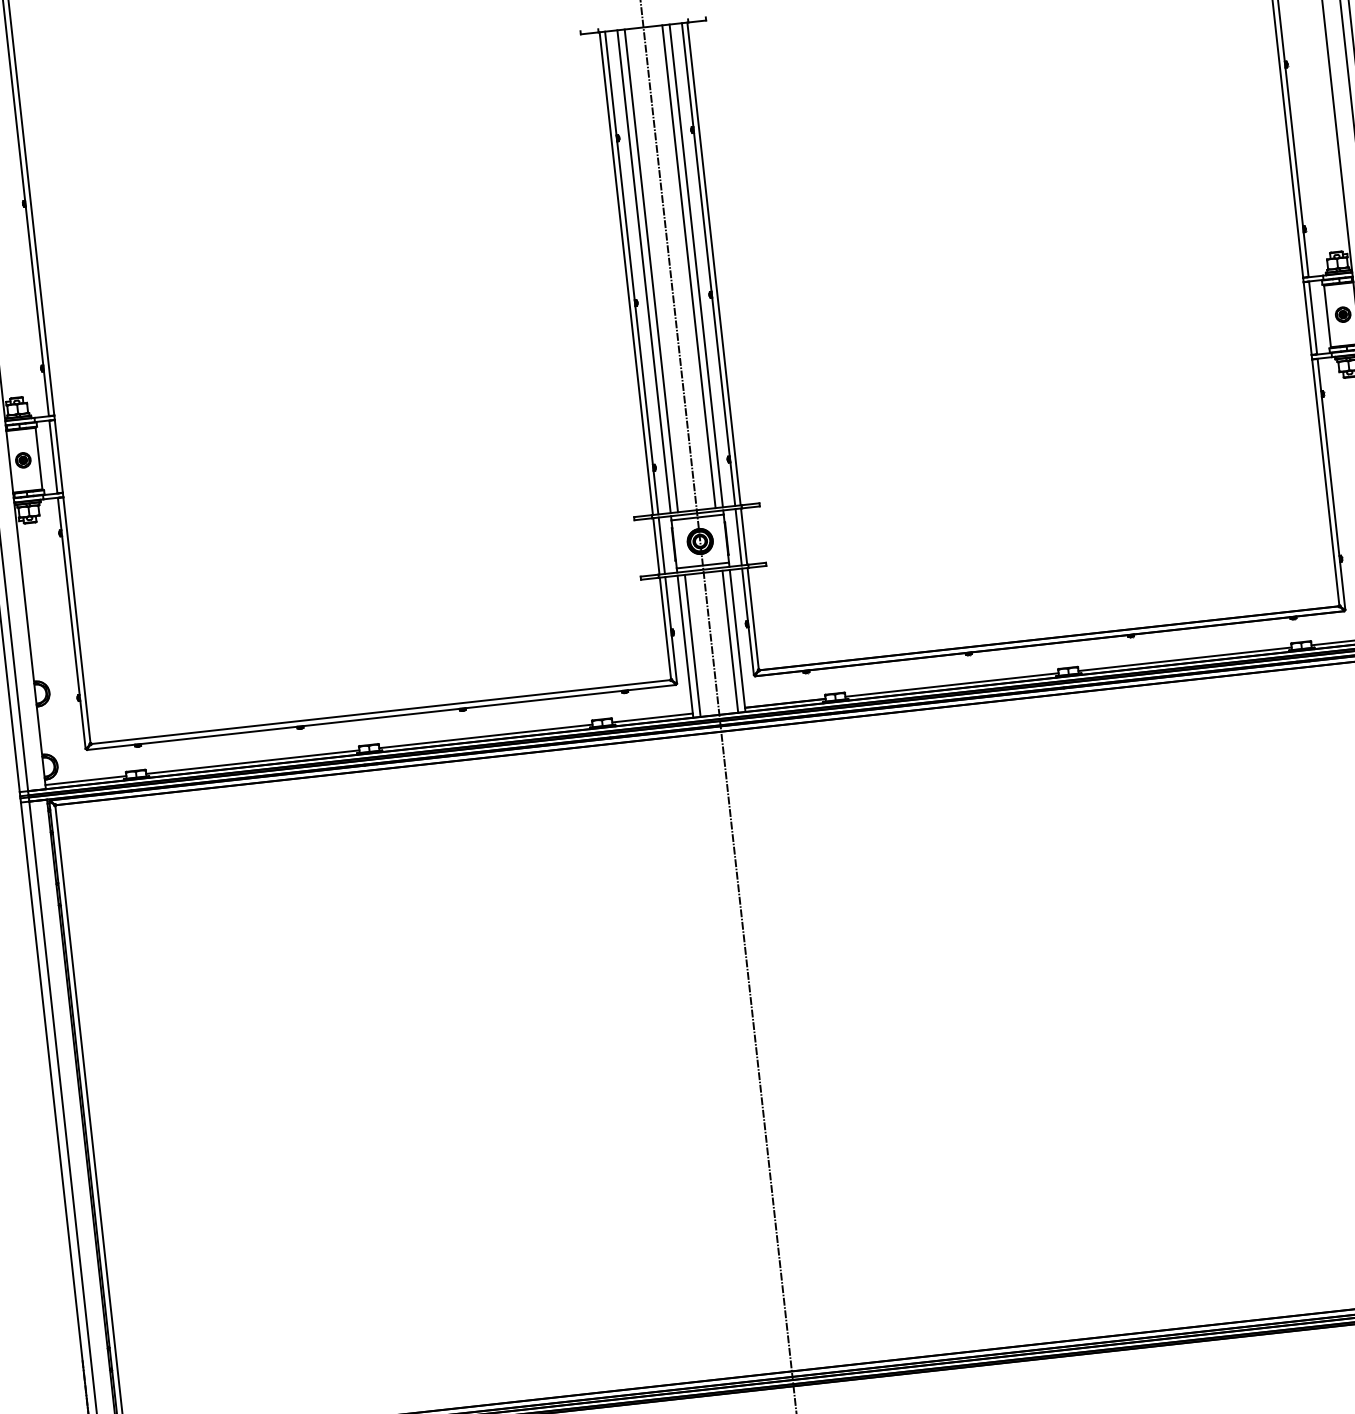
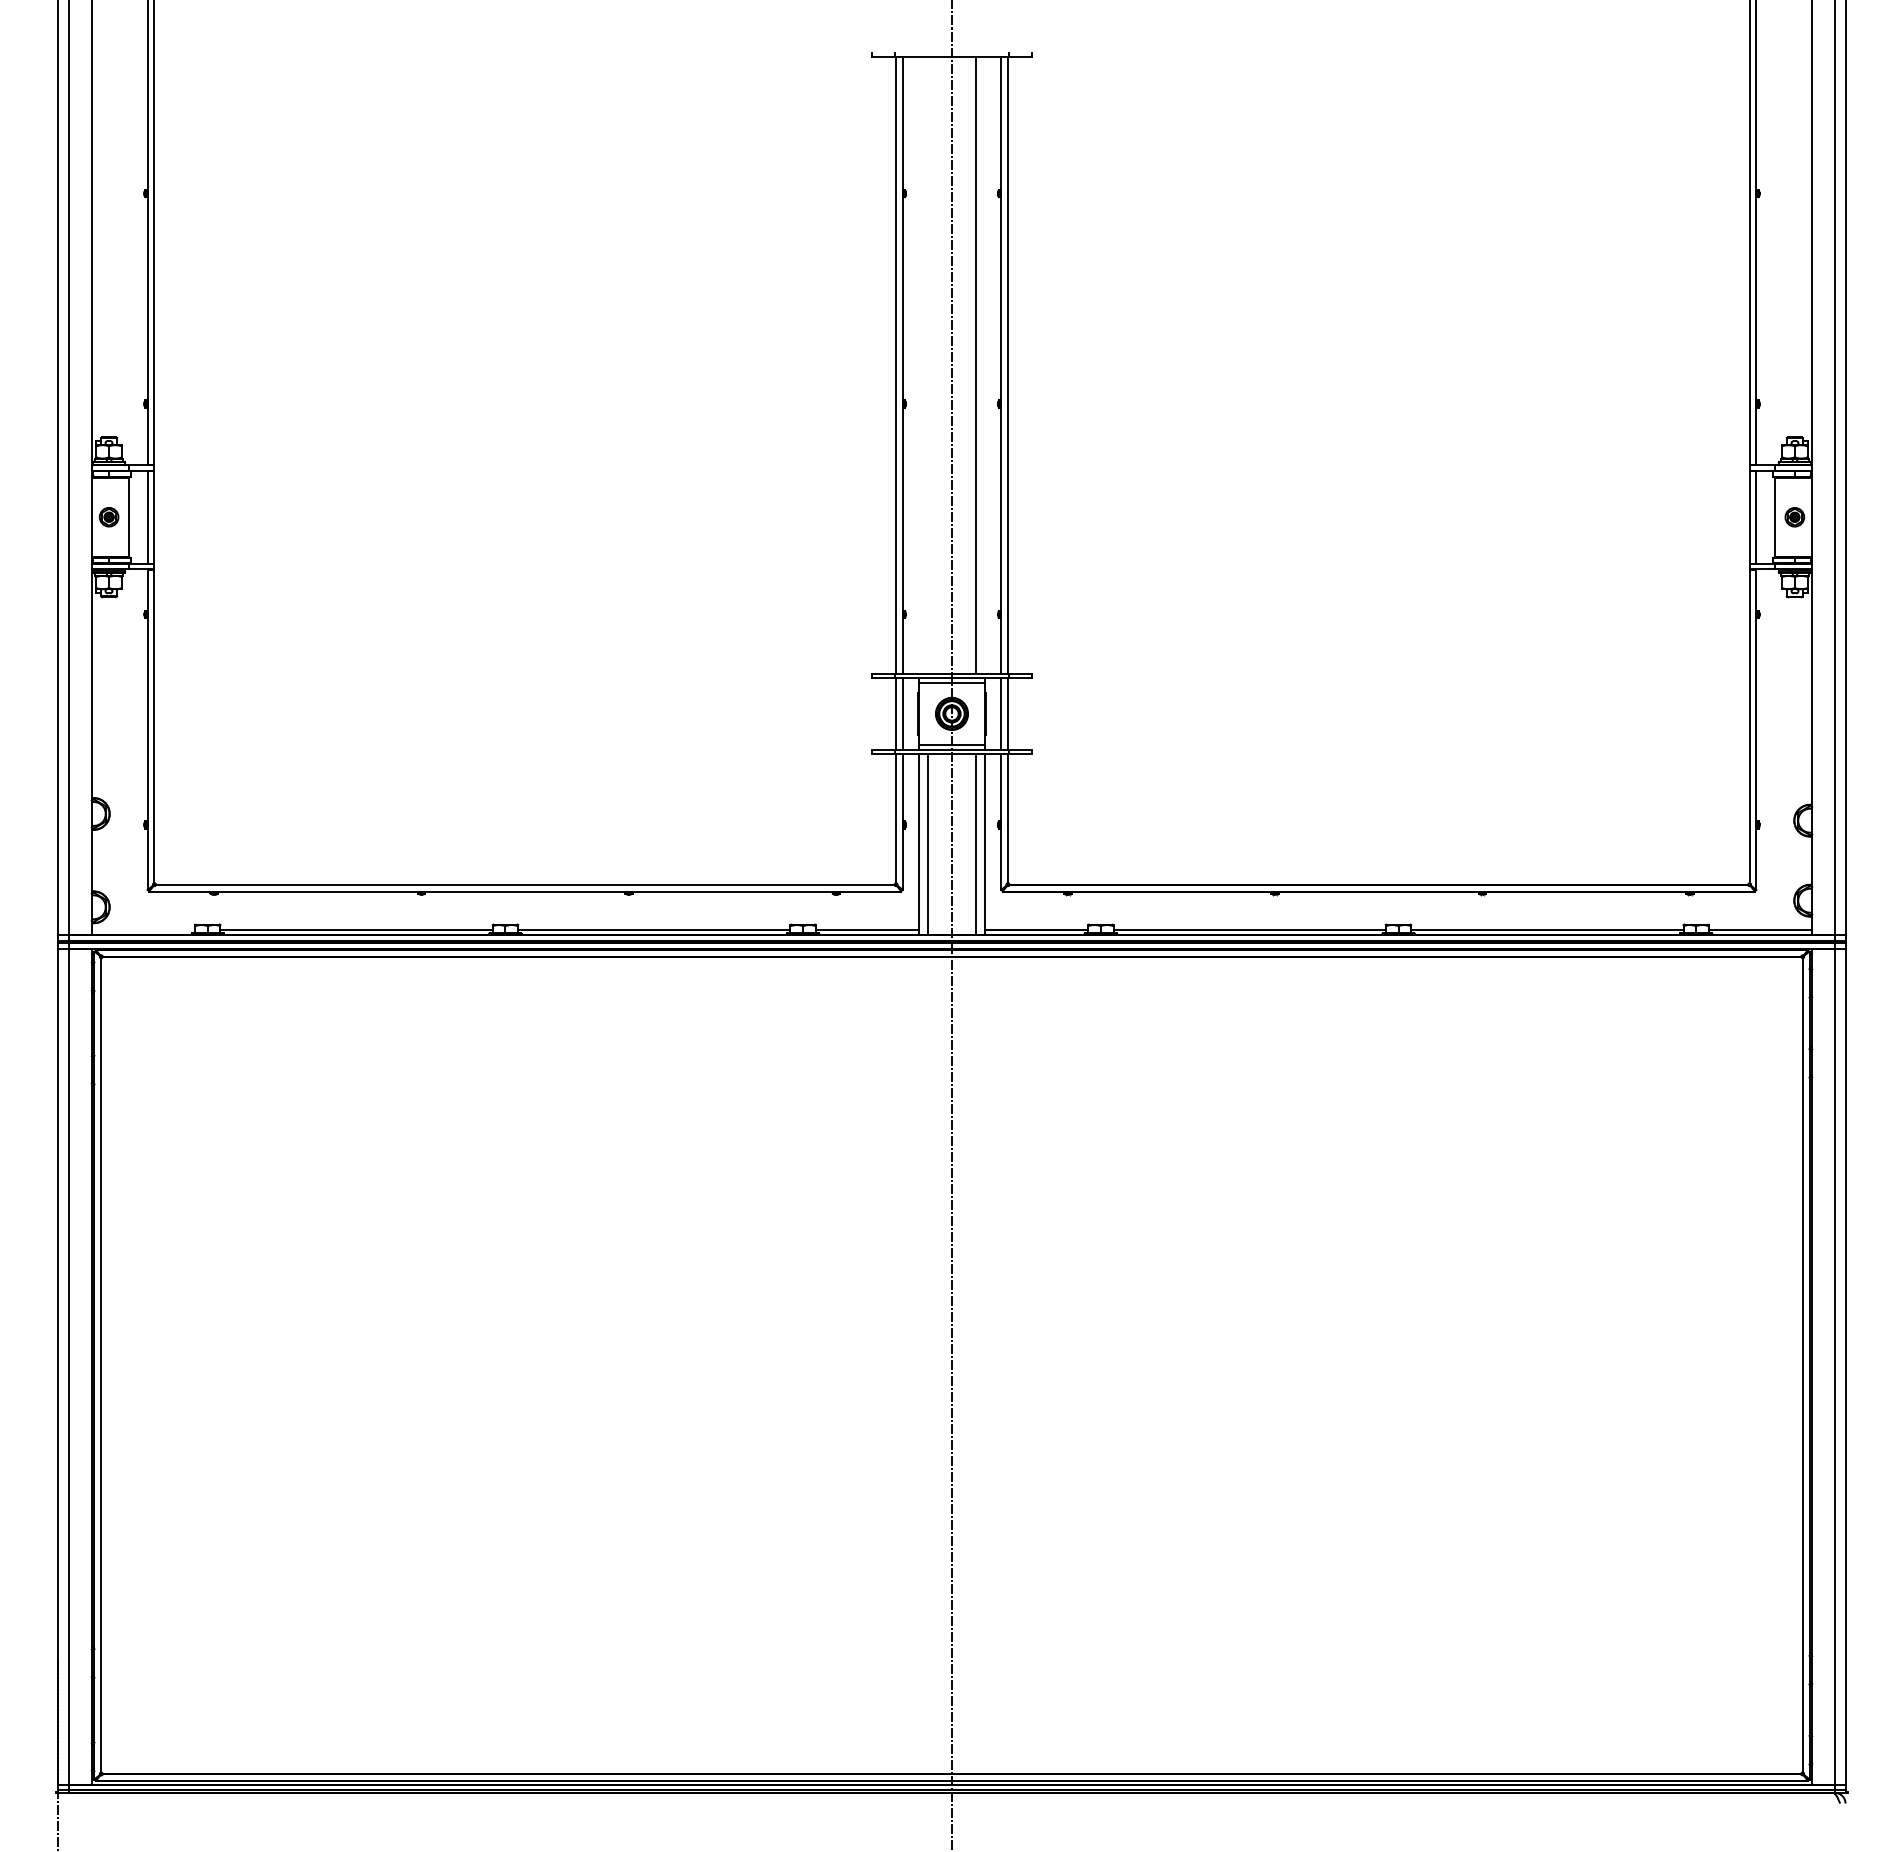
line: (696, 265) -> (985, 365), removed
line: (650, 270) -> (927, 365), removed
line: (643, 271) -> (918, 365), removed
line: (85, 780) -> (143, 929), removed

